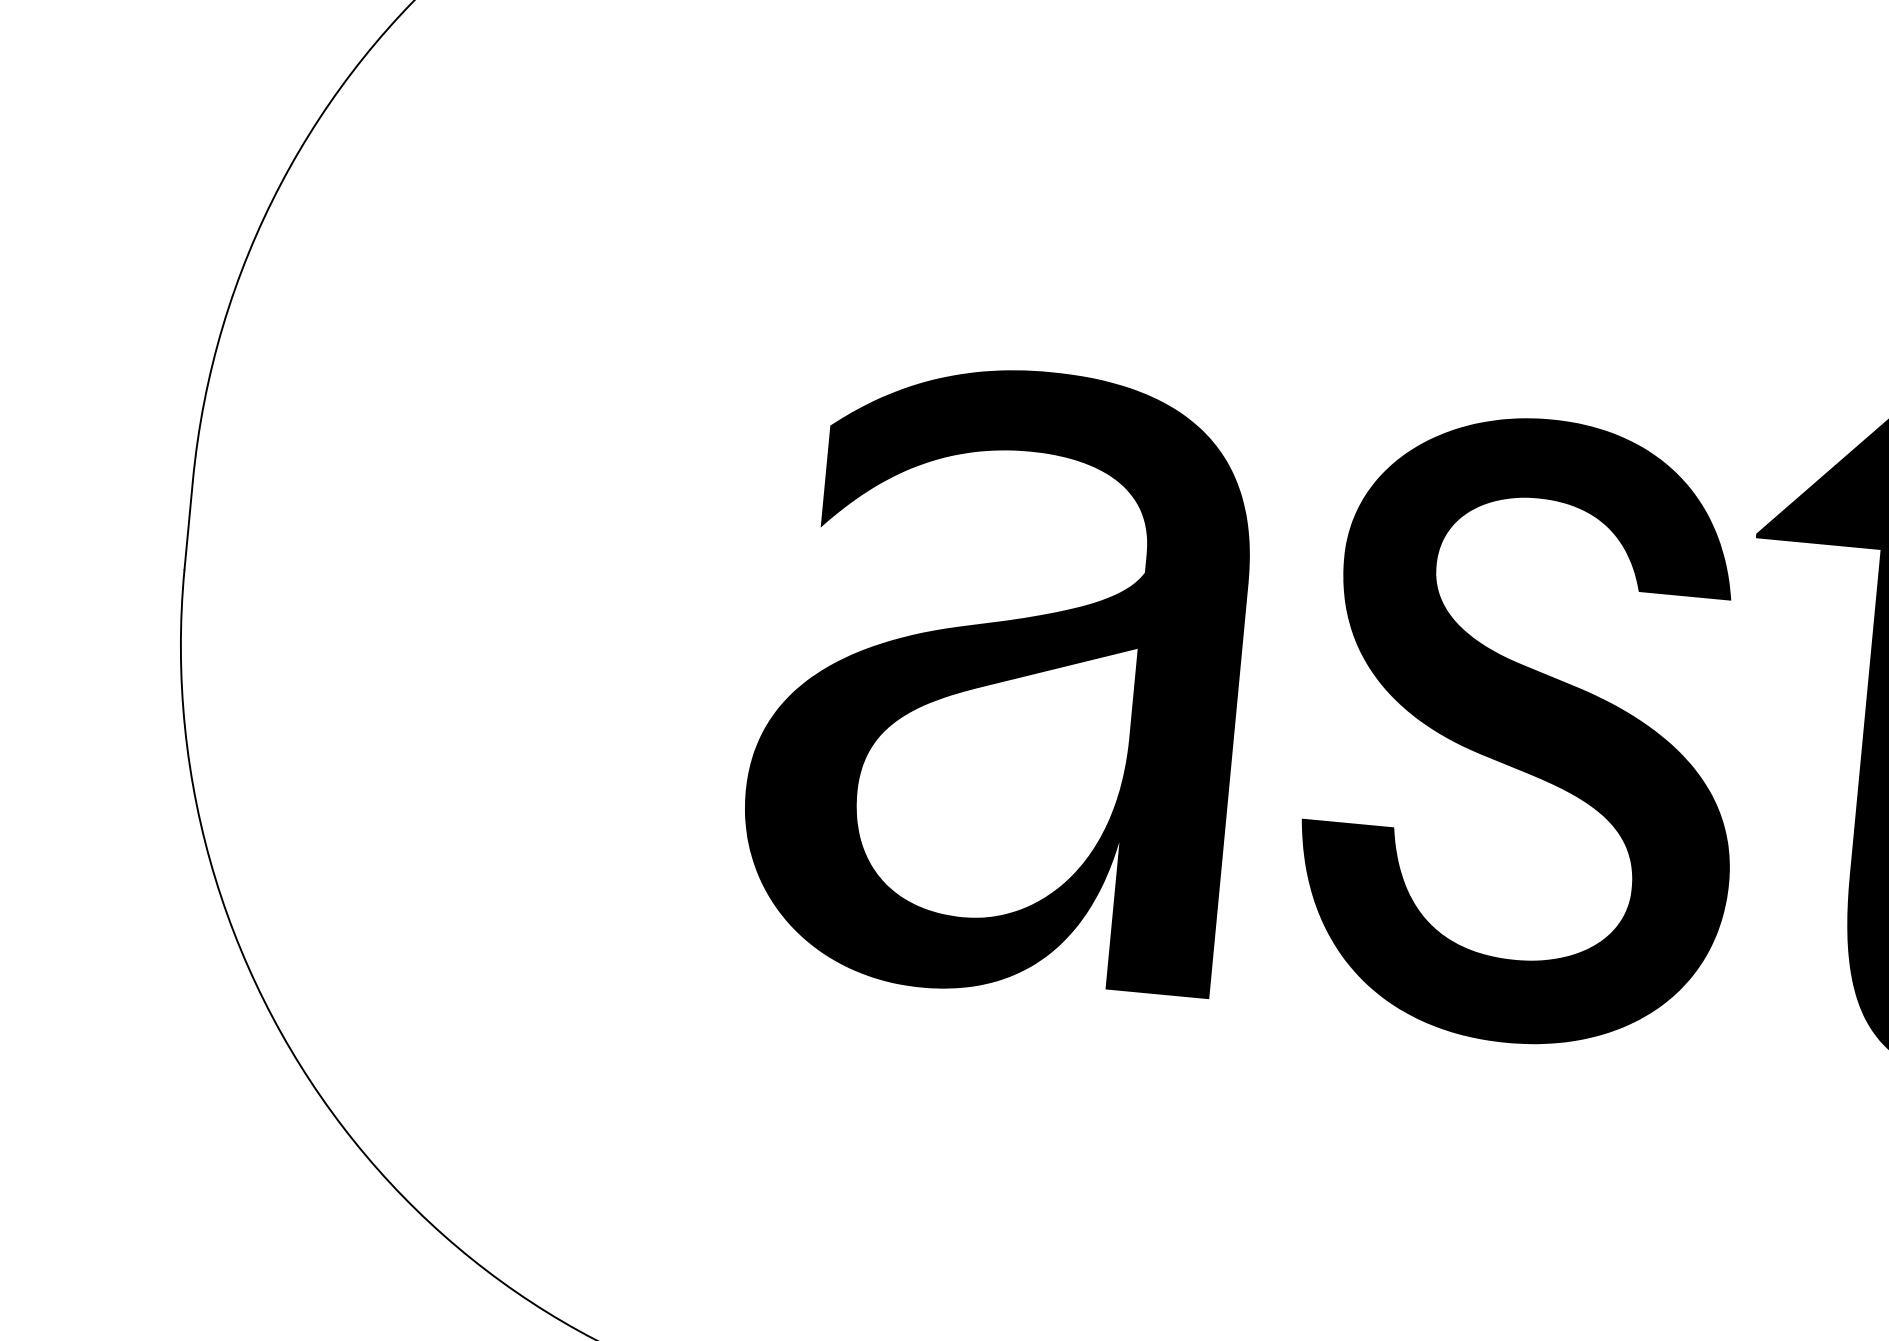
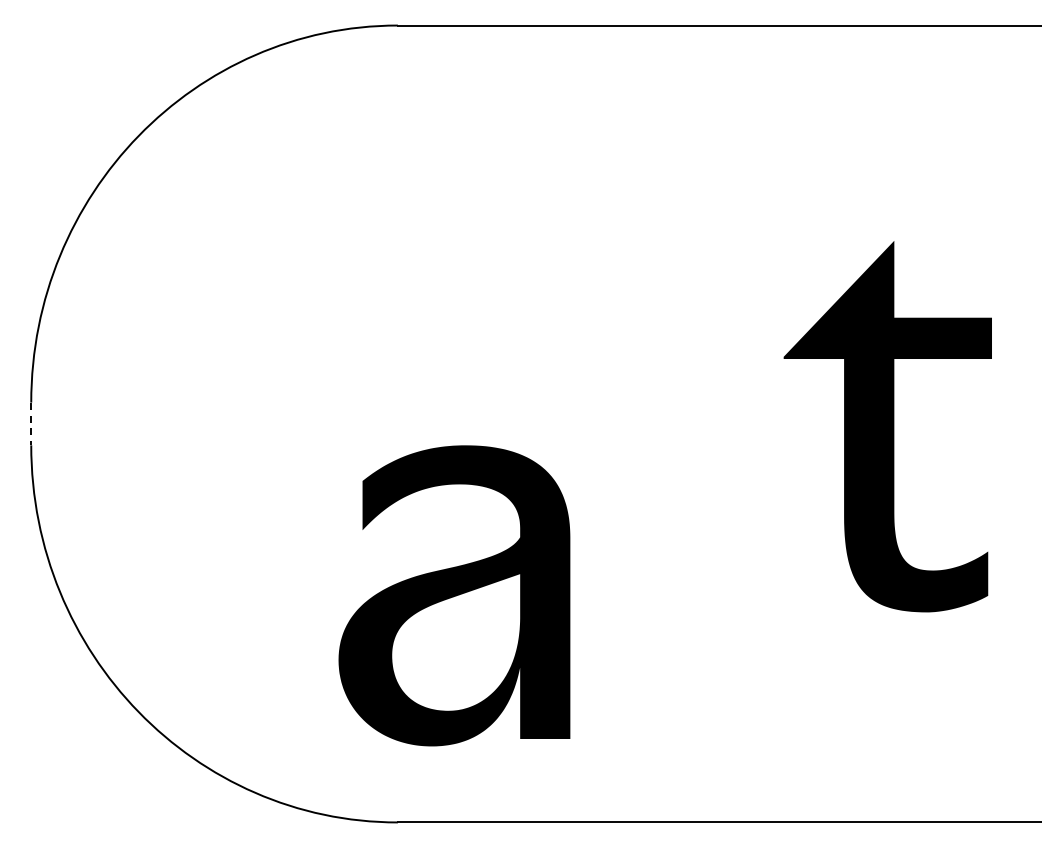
line: (189, 526) -> (31, 424), solid -> dashed
part: (997, 680) -> (454, 595), moved
fill: (1526, 730) -> (682, 461), removed

